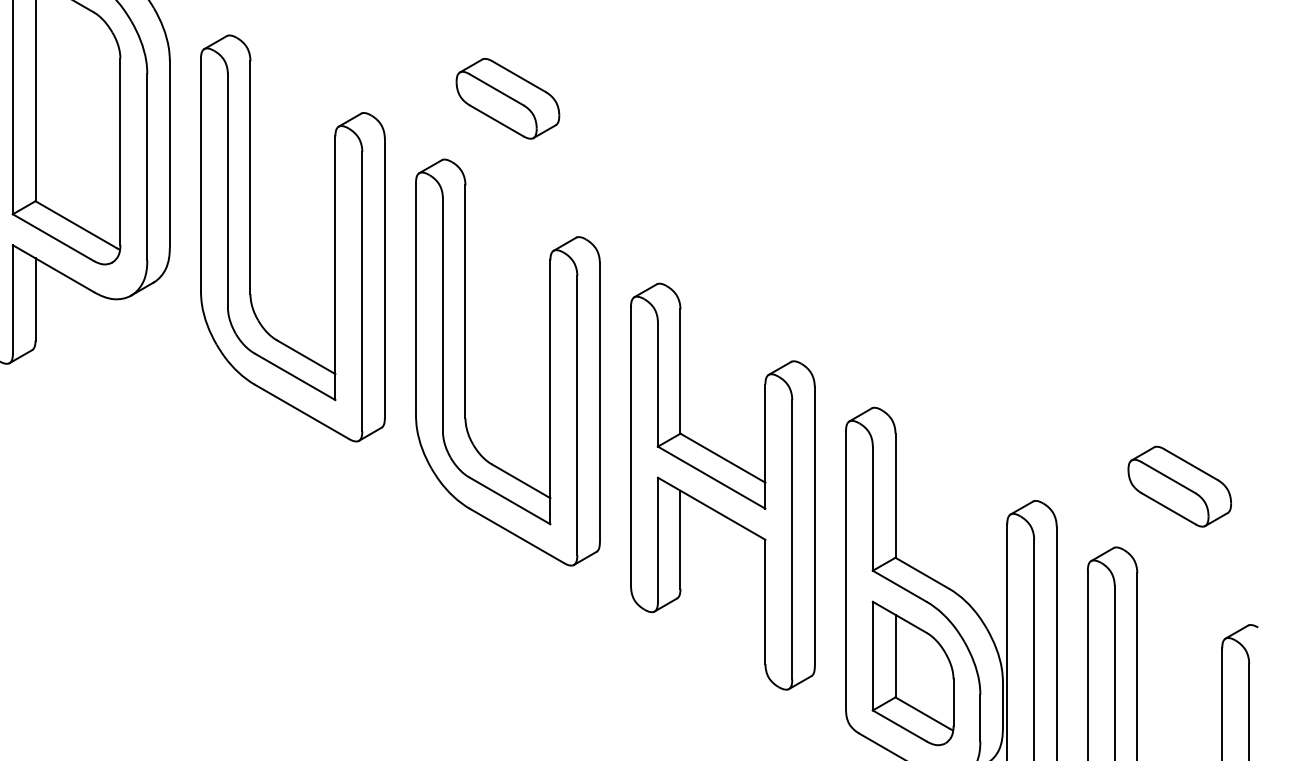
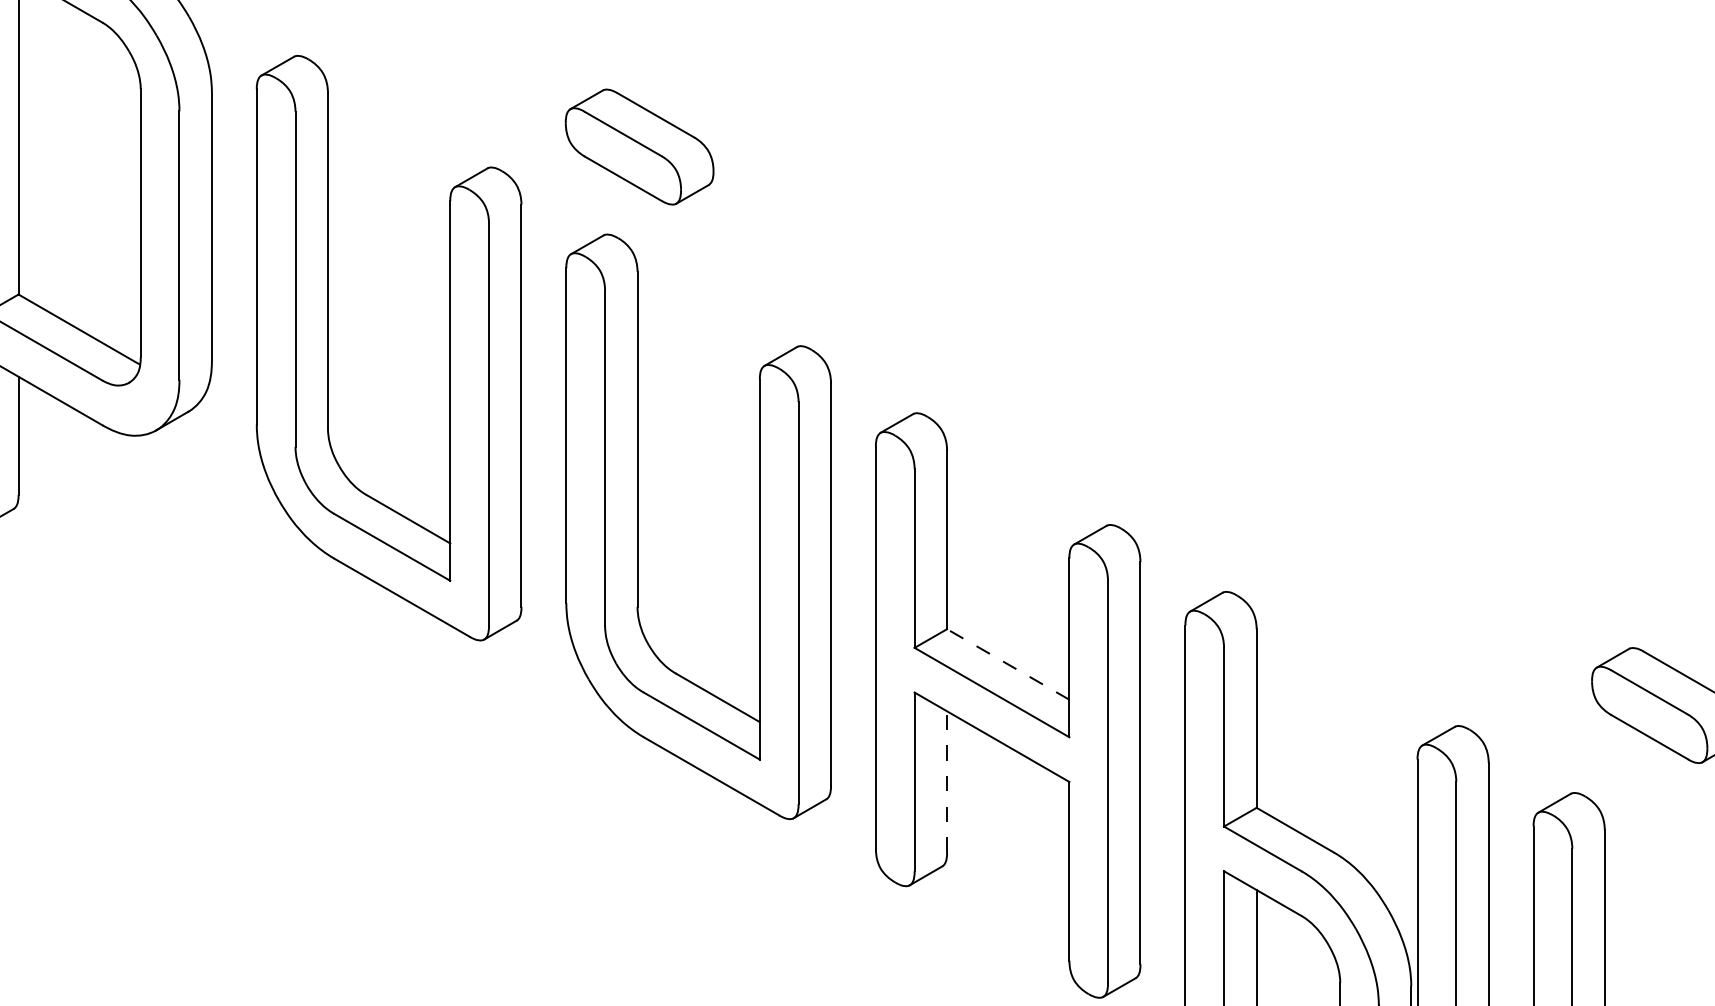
part: (507, 98) -> (639, 146), moved
line: (722, 457) -> (1007, 663), solid -> dashed
line: (680, 539) -> (947, 781), solid -> dashed

